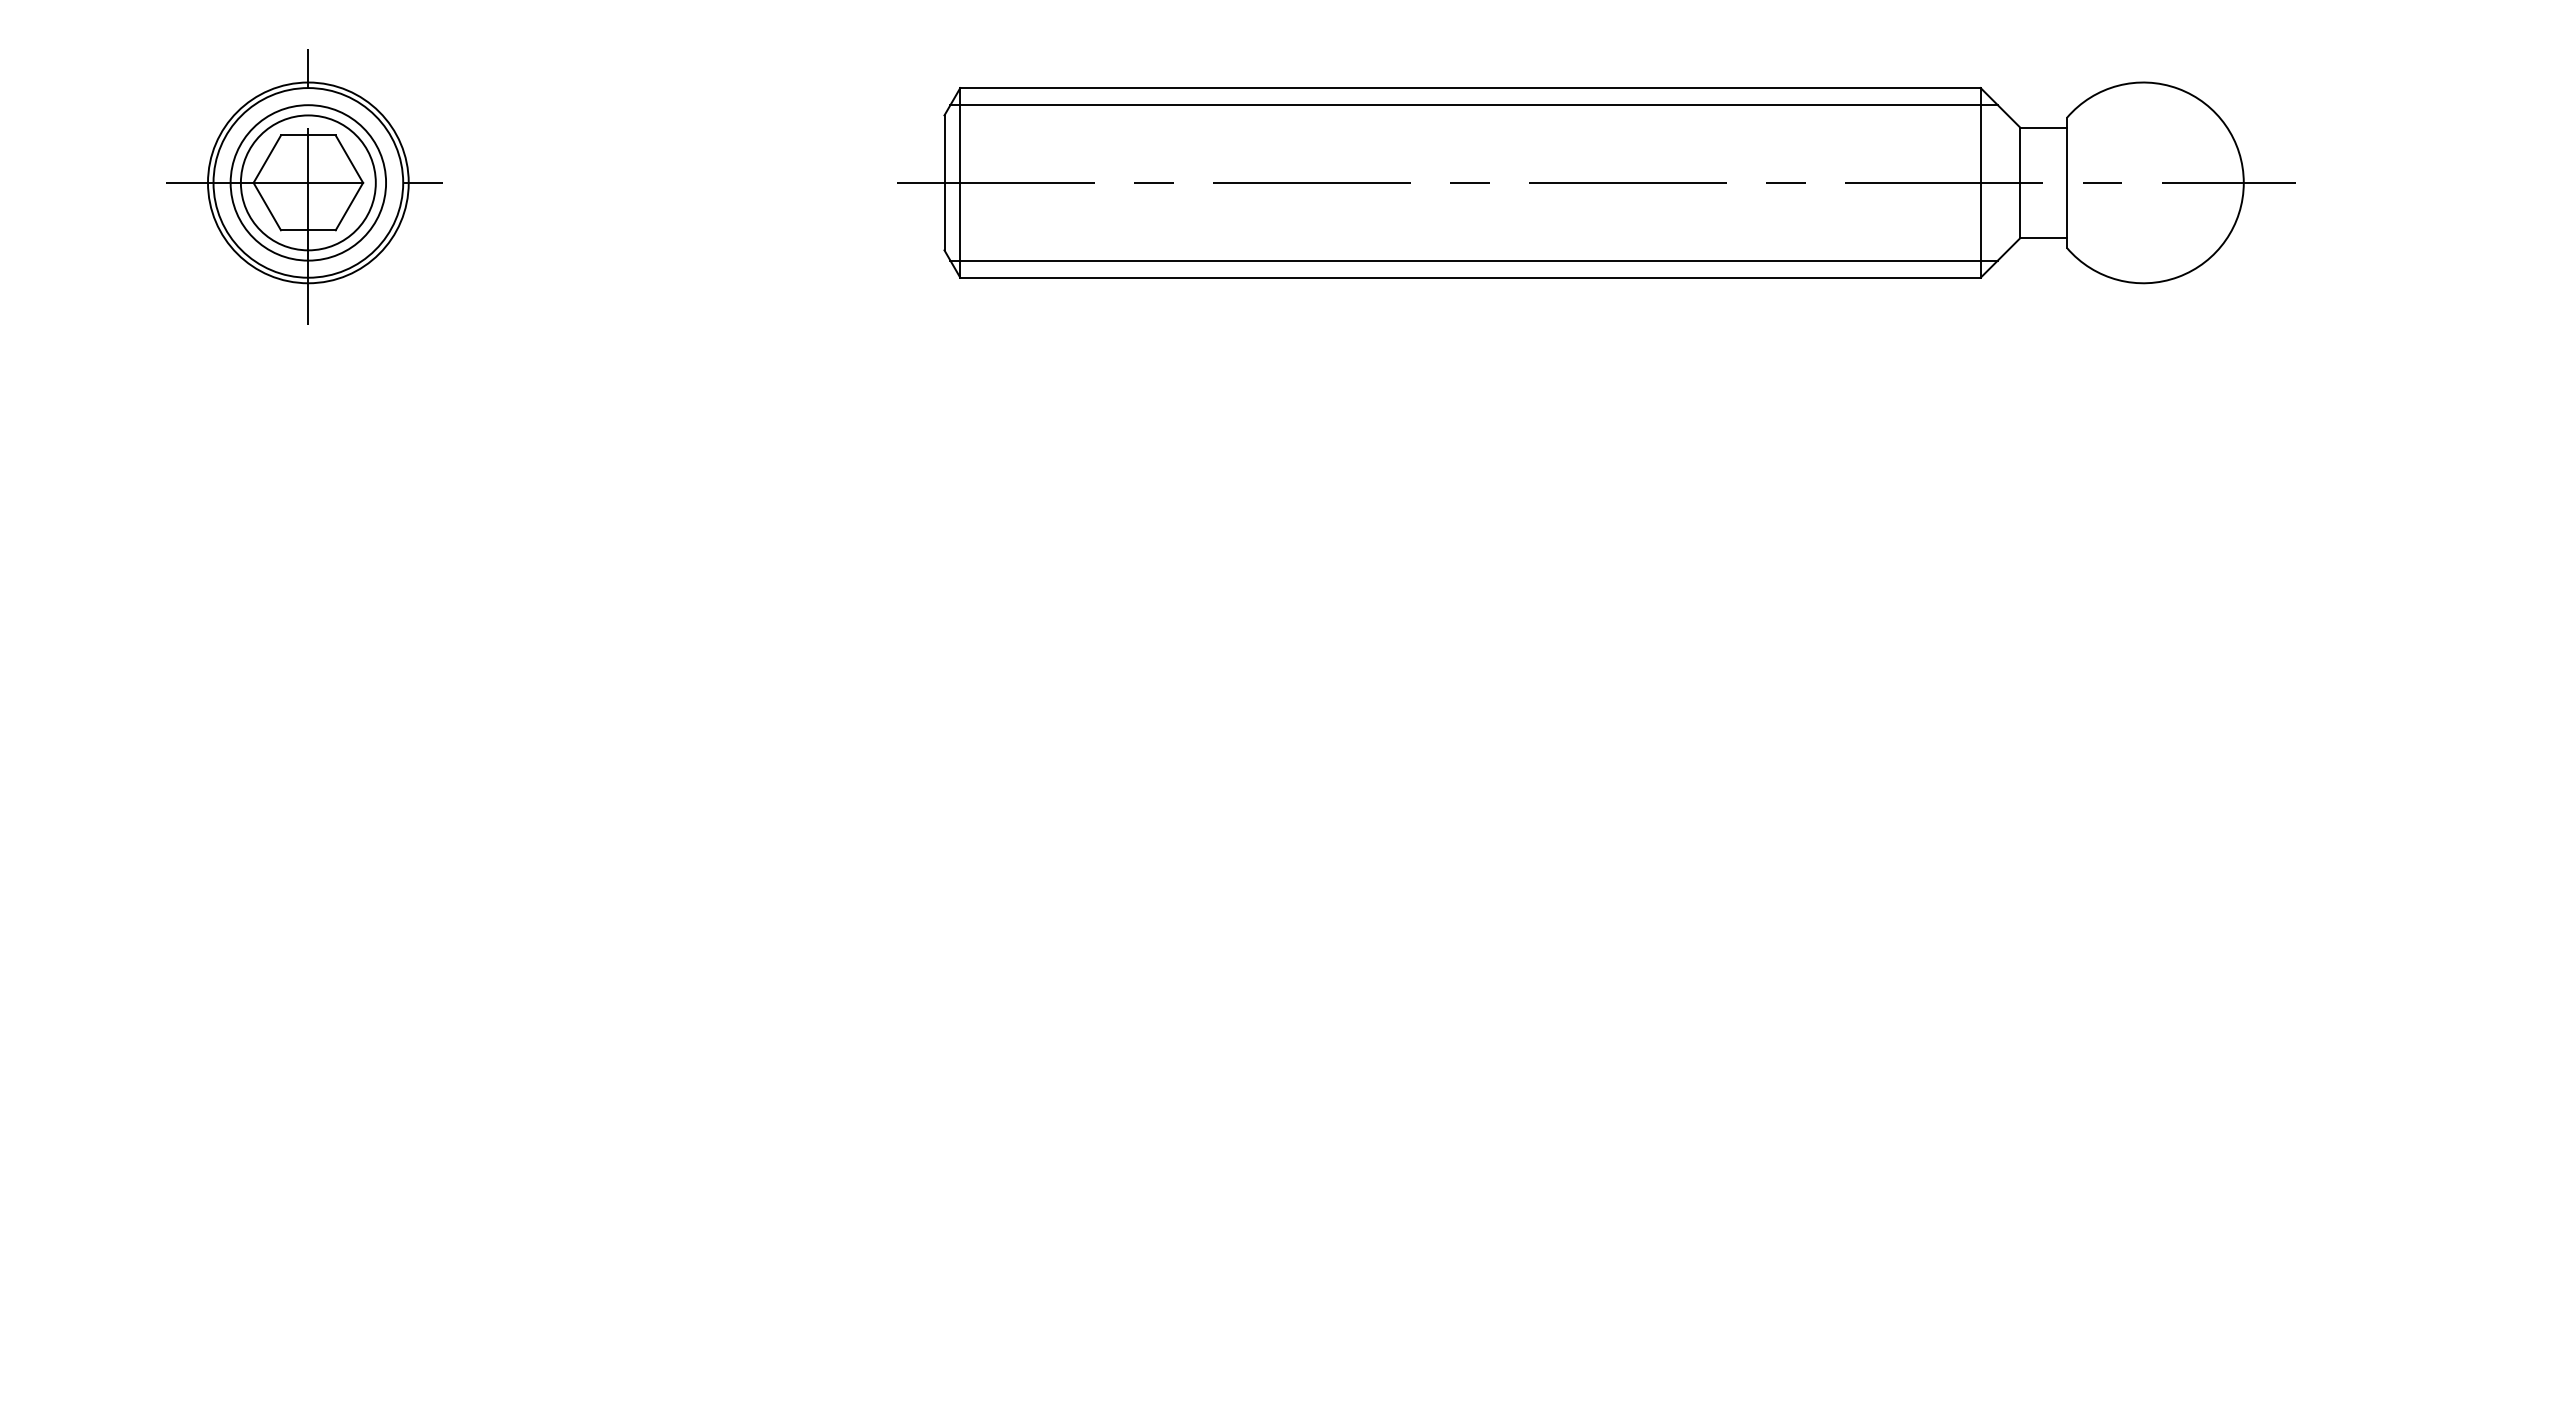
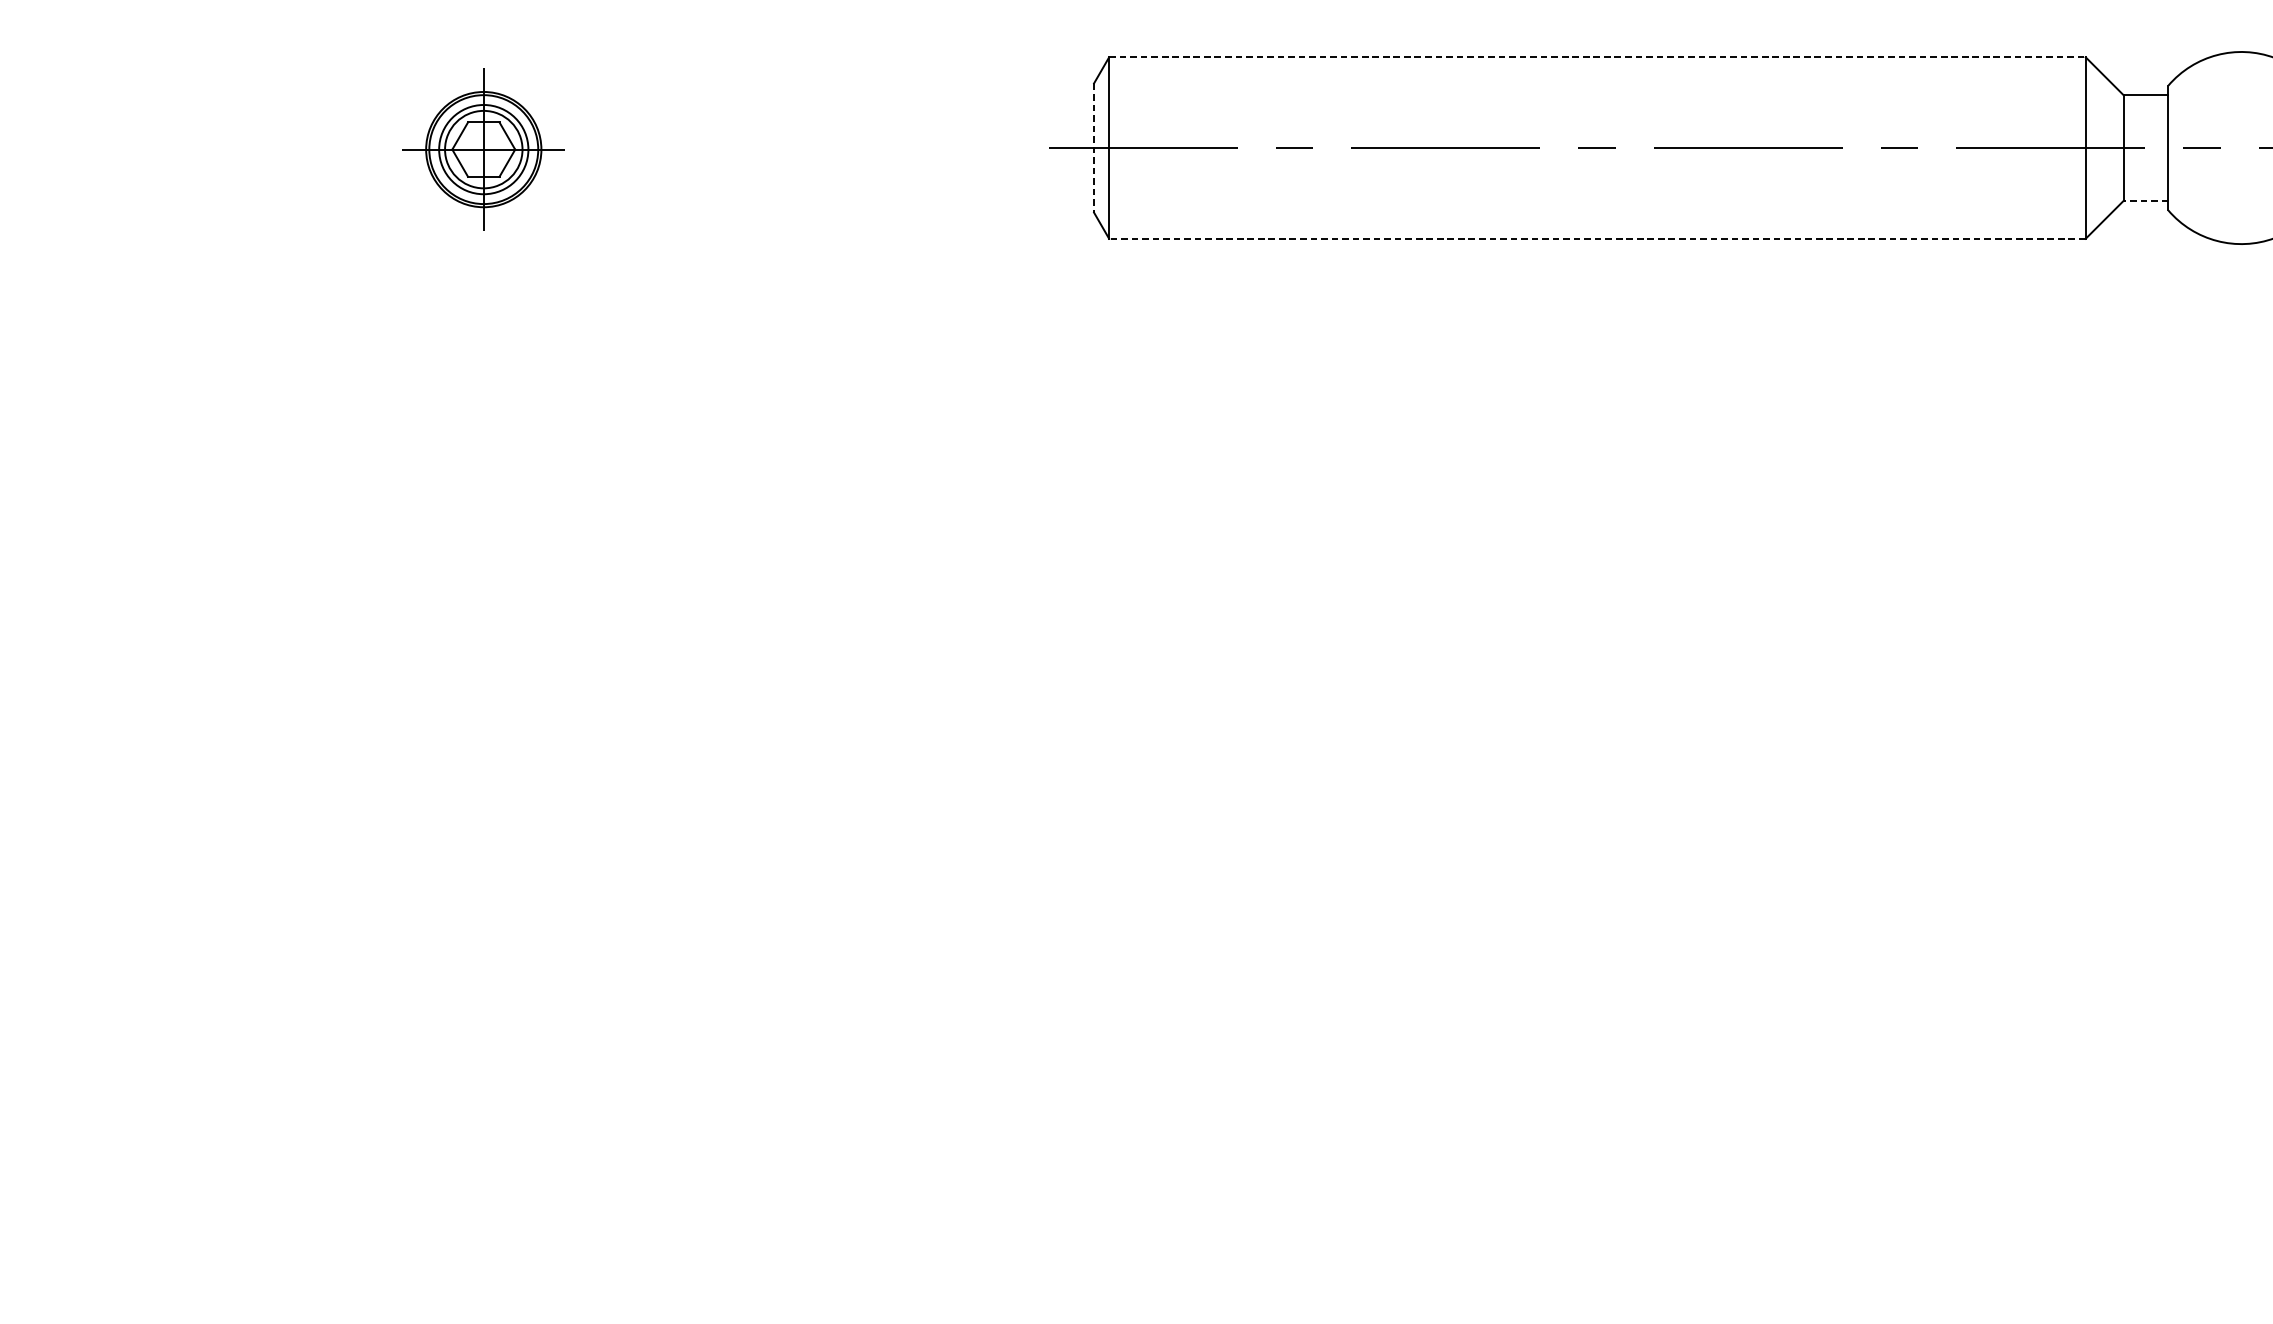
line: (1471, 88) -> (1598, 57), solid -> dashed
line: (1473, 105) -> (1600, 73), removed
line: (944, 183) -> (1094, 148), solid -> dashed
part: (304, 186) -> (481, 151), size x0.6
line: (2043, 238) -> (2145, 201), solid -> dashed
line: (1473, 260) -> (1600, 222), removed
line: (1470, 277) -> (1597, 238), solid -> dashed

